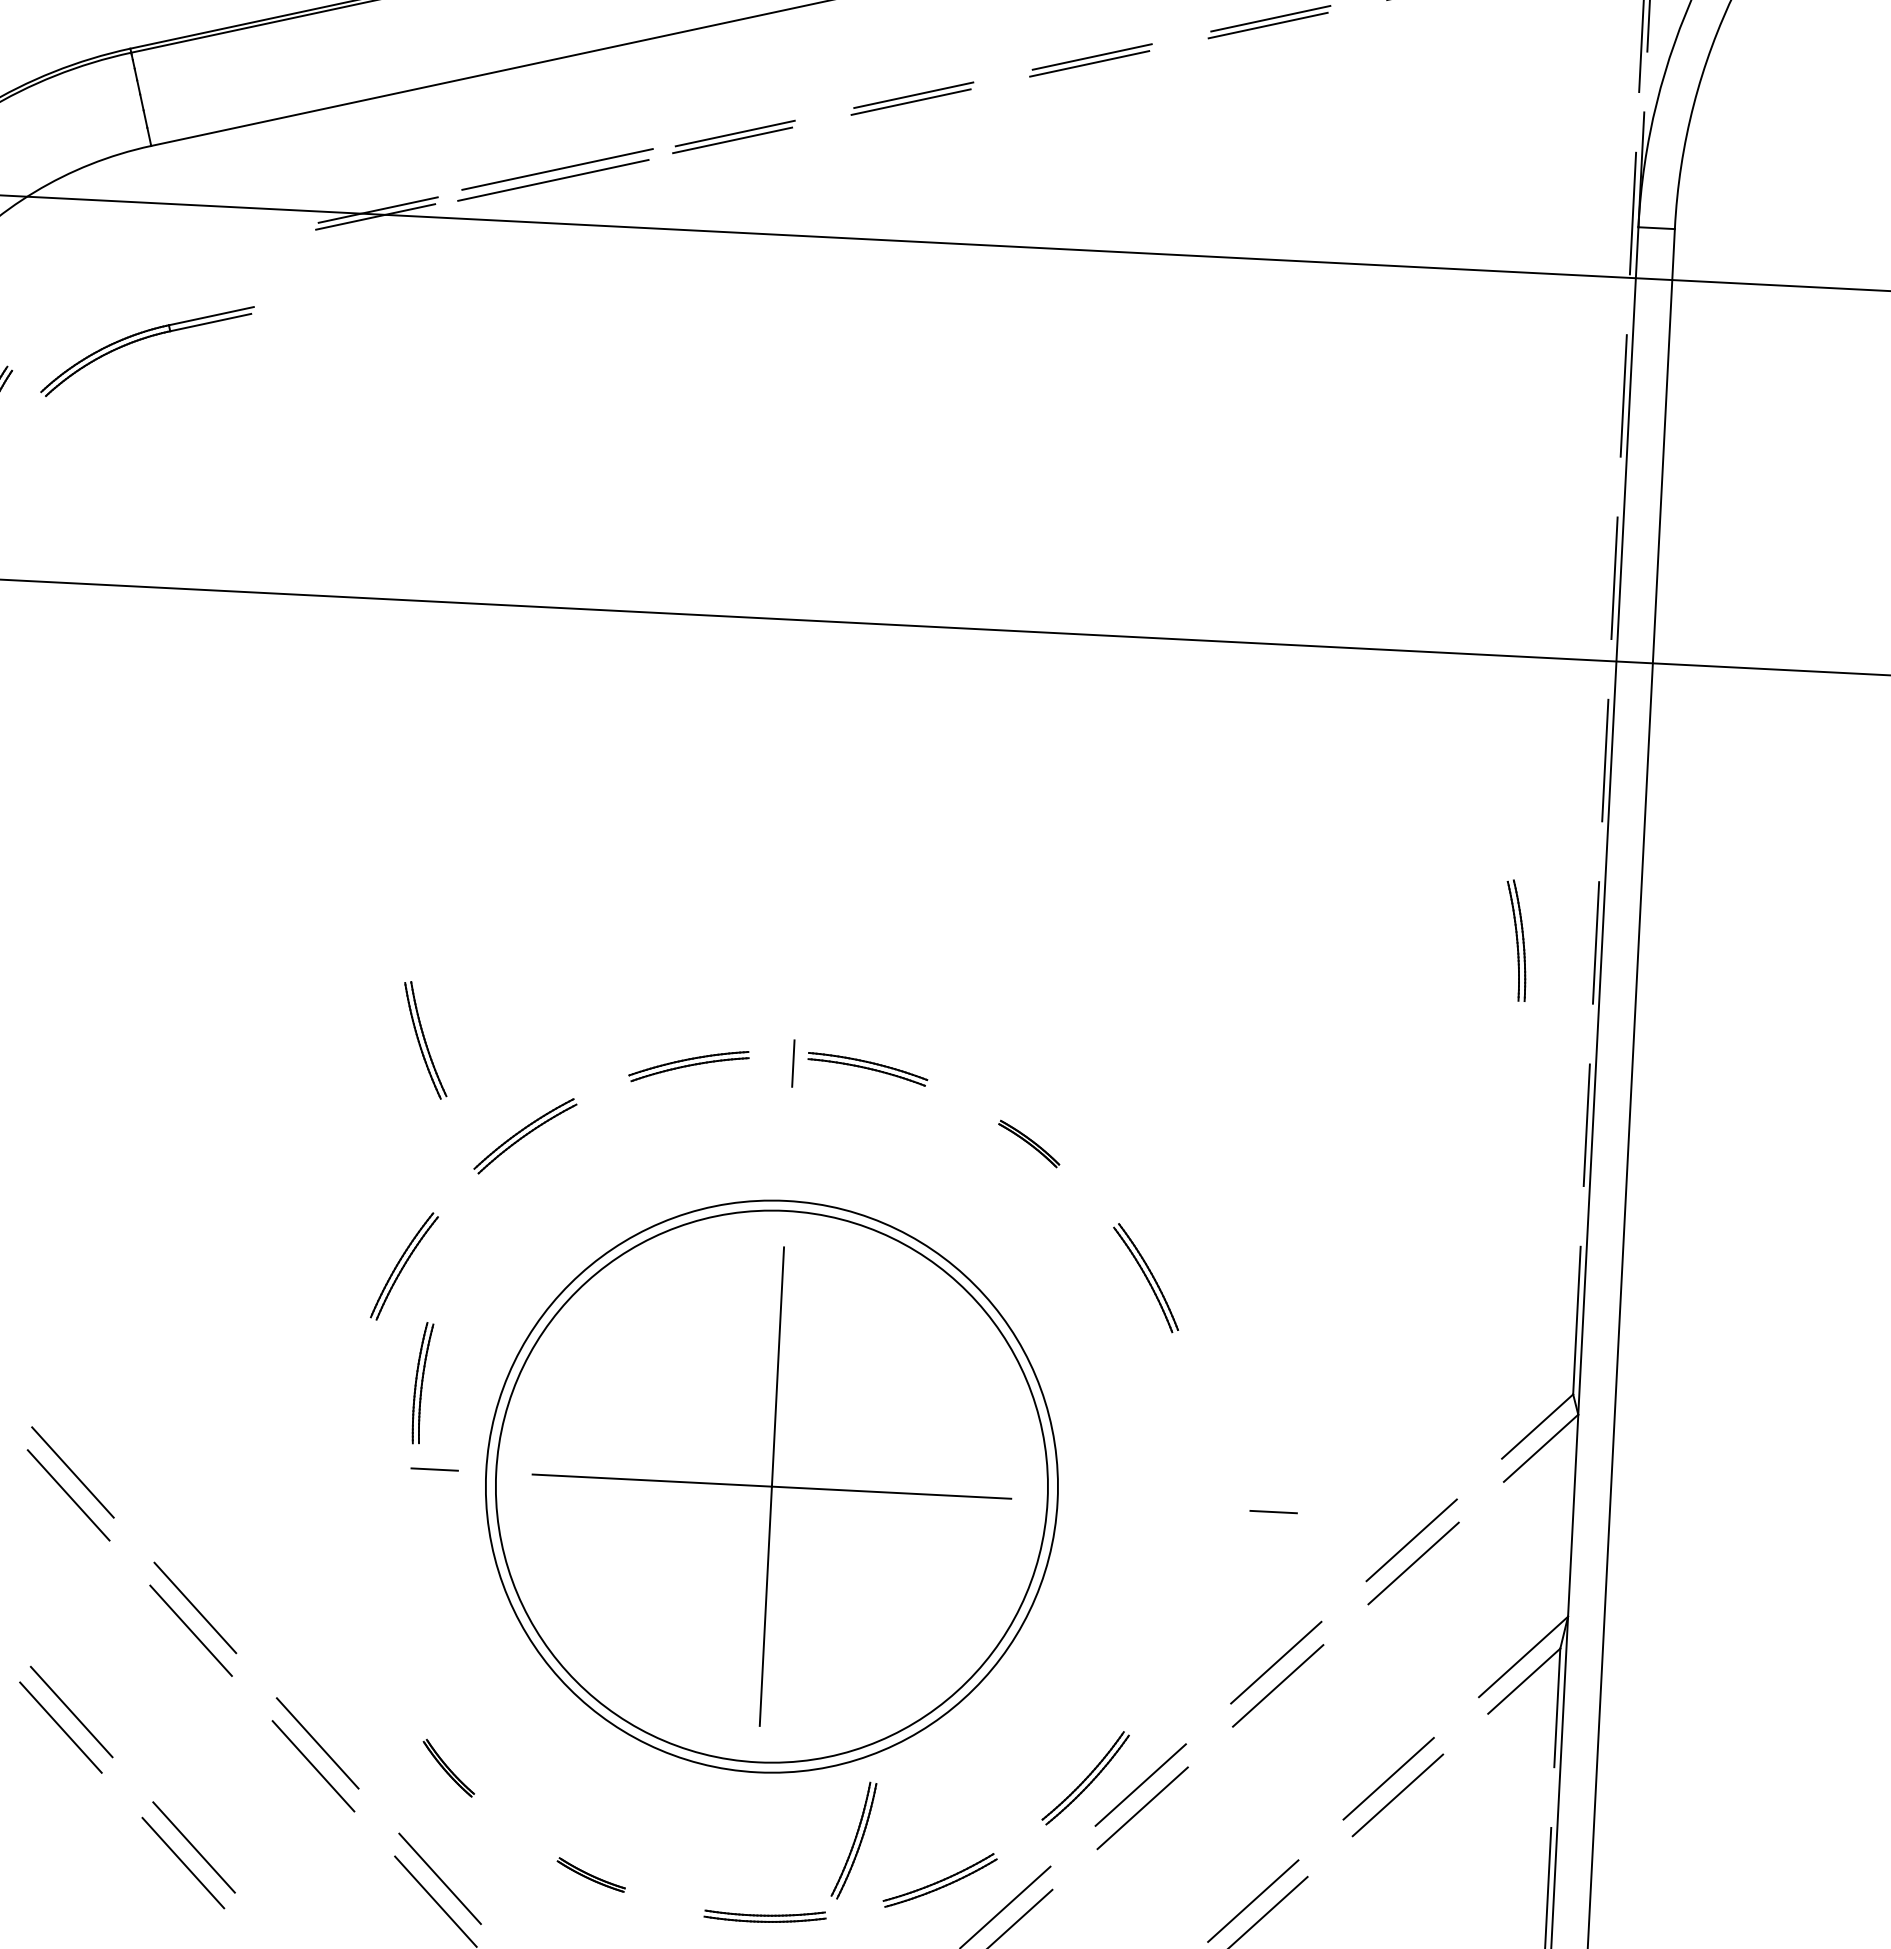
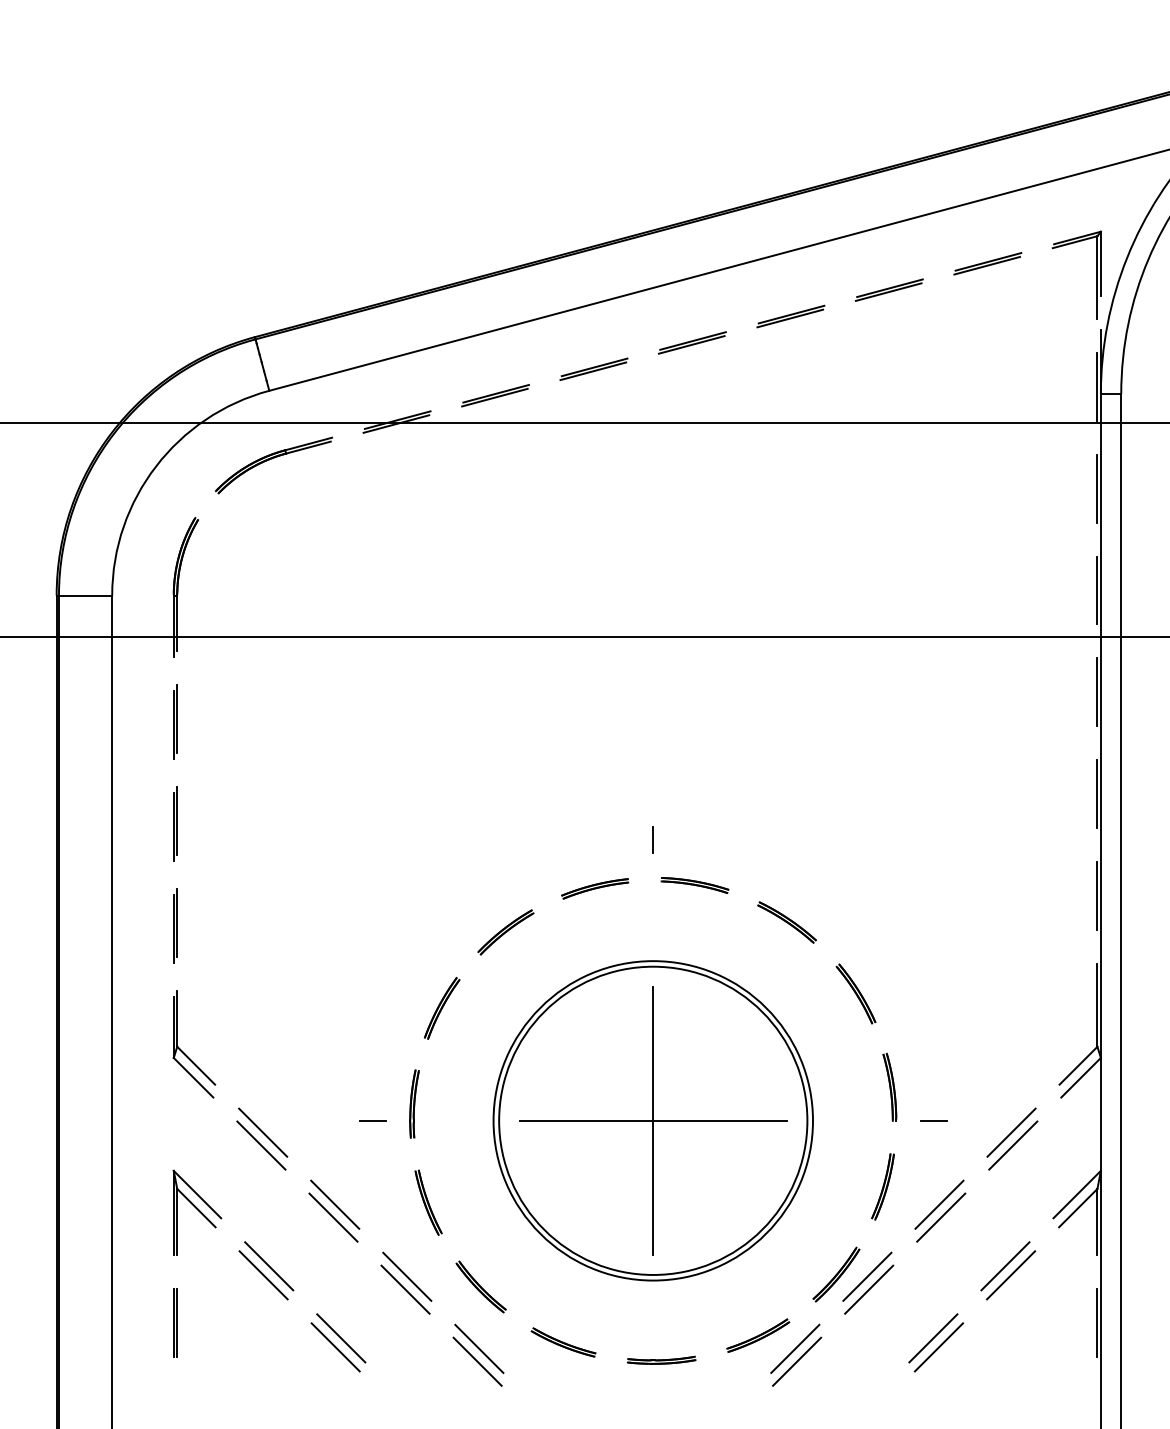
part: (555, 174) -> (495, 395), size x0.62
part: (145, 340) -> (272, 459), moved
part: (1515, 939) -> (889, 1086), moved
part: (425, 1039) -> (428, 1202), moved
line: (792, 1062) -> (652, 839), moved
part: (1028, 1143) -> (786, 922), size x1.67
part: (422, 1382) -> (414, 1103), moved
line: (434, 1468) -> (372, 1120), moved
part: (447, 1767) -> (480, 1286), size x1.67
part: (853, 1839) -> (882, 1186), moved
part: (591, 1875) -> (563, 1342), size x1.67

